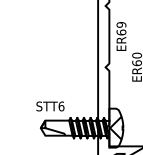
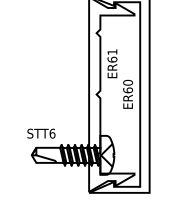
text: (121, 25) -> (112, 52), ER69 -> ER61

